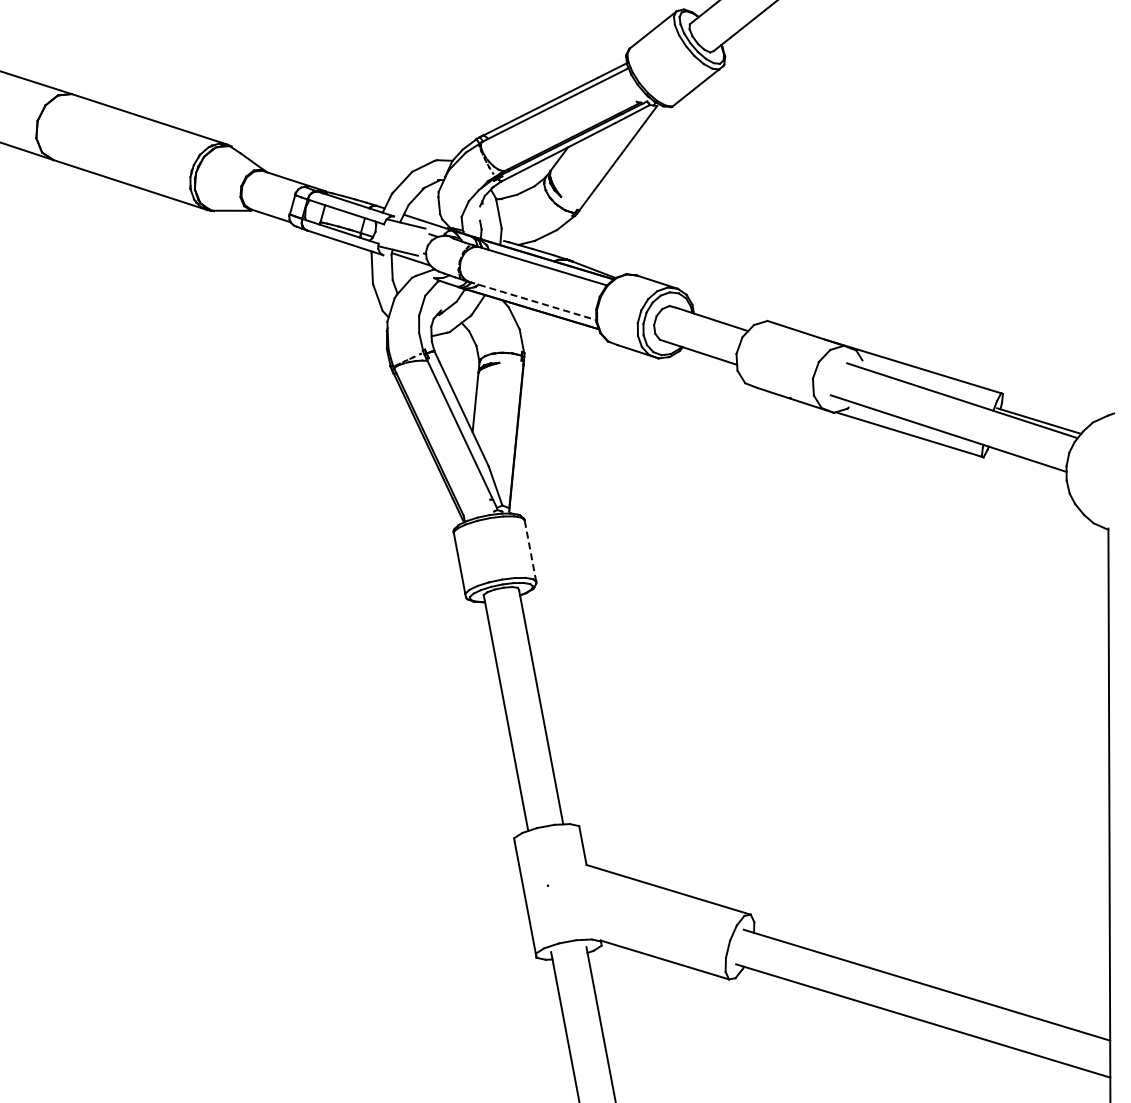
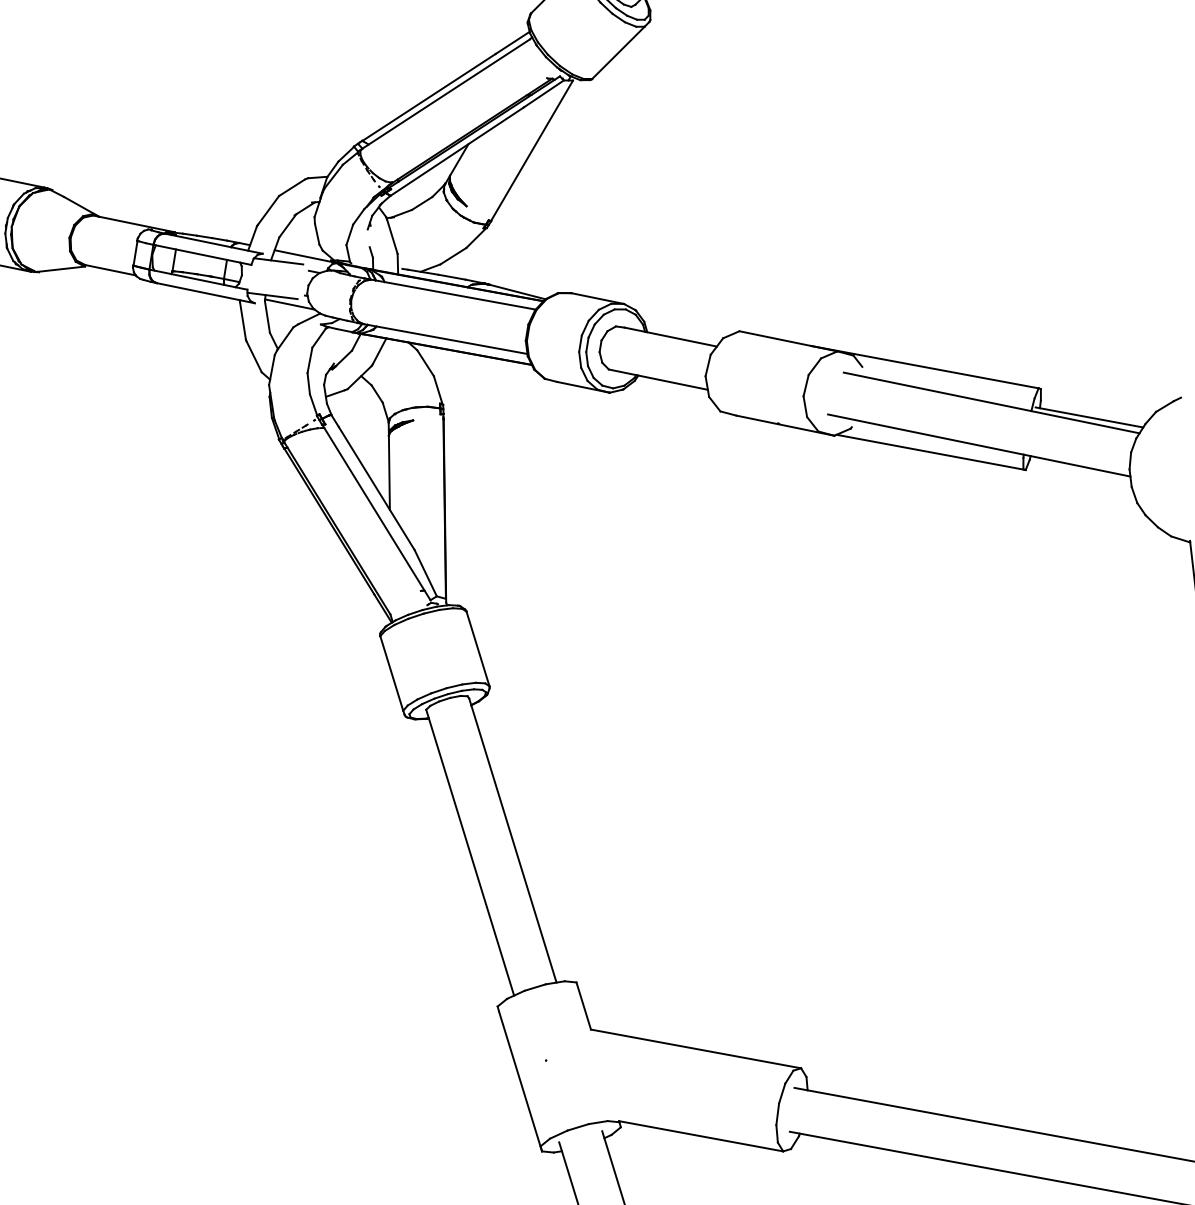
line: (532, 300) -> (445, 338), dashed -> solid
line: (530, 550) -> (477, 648), dashed -> solid

